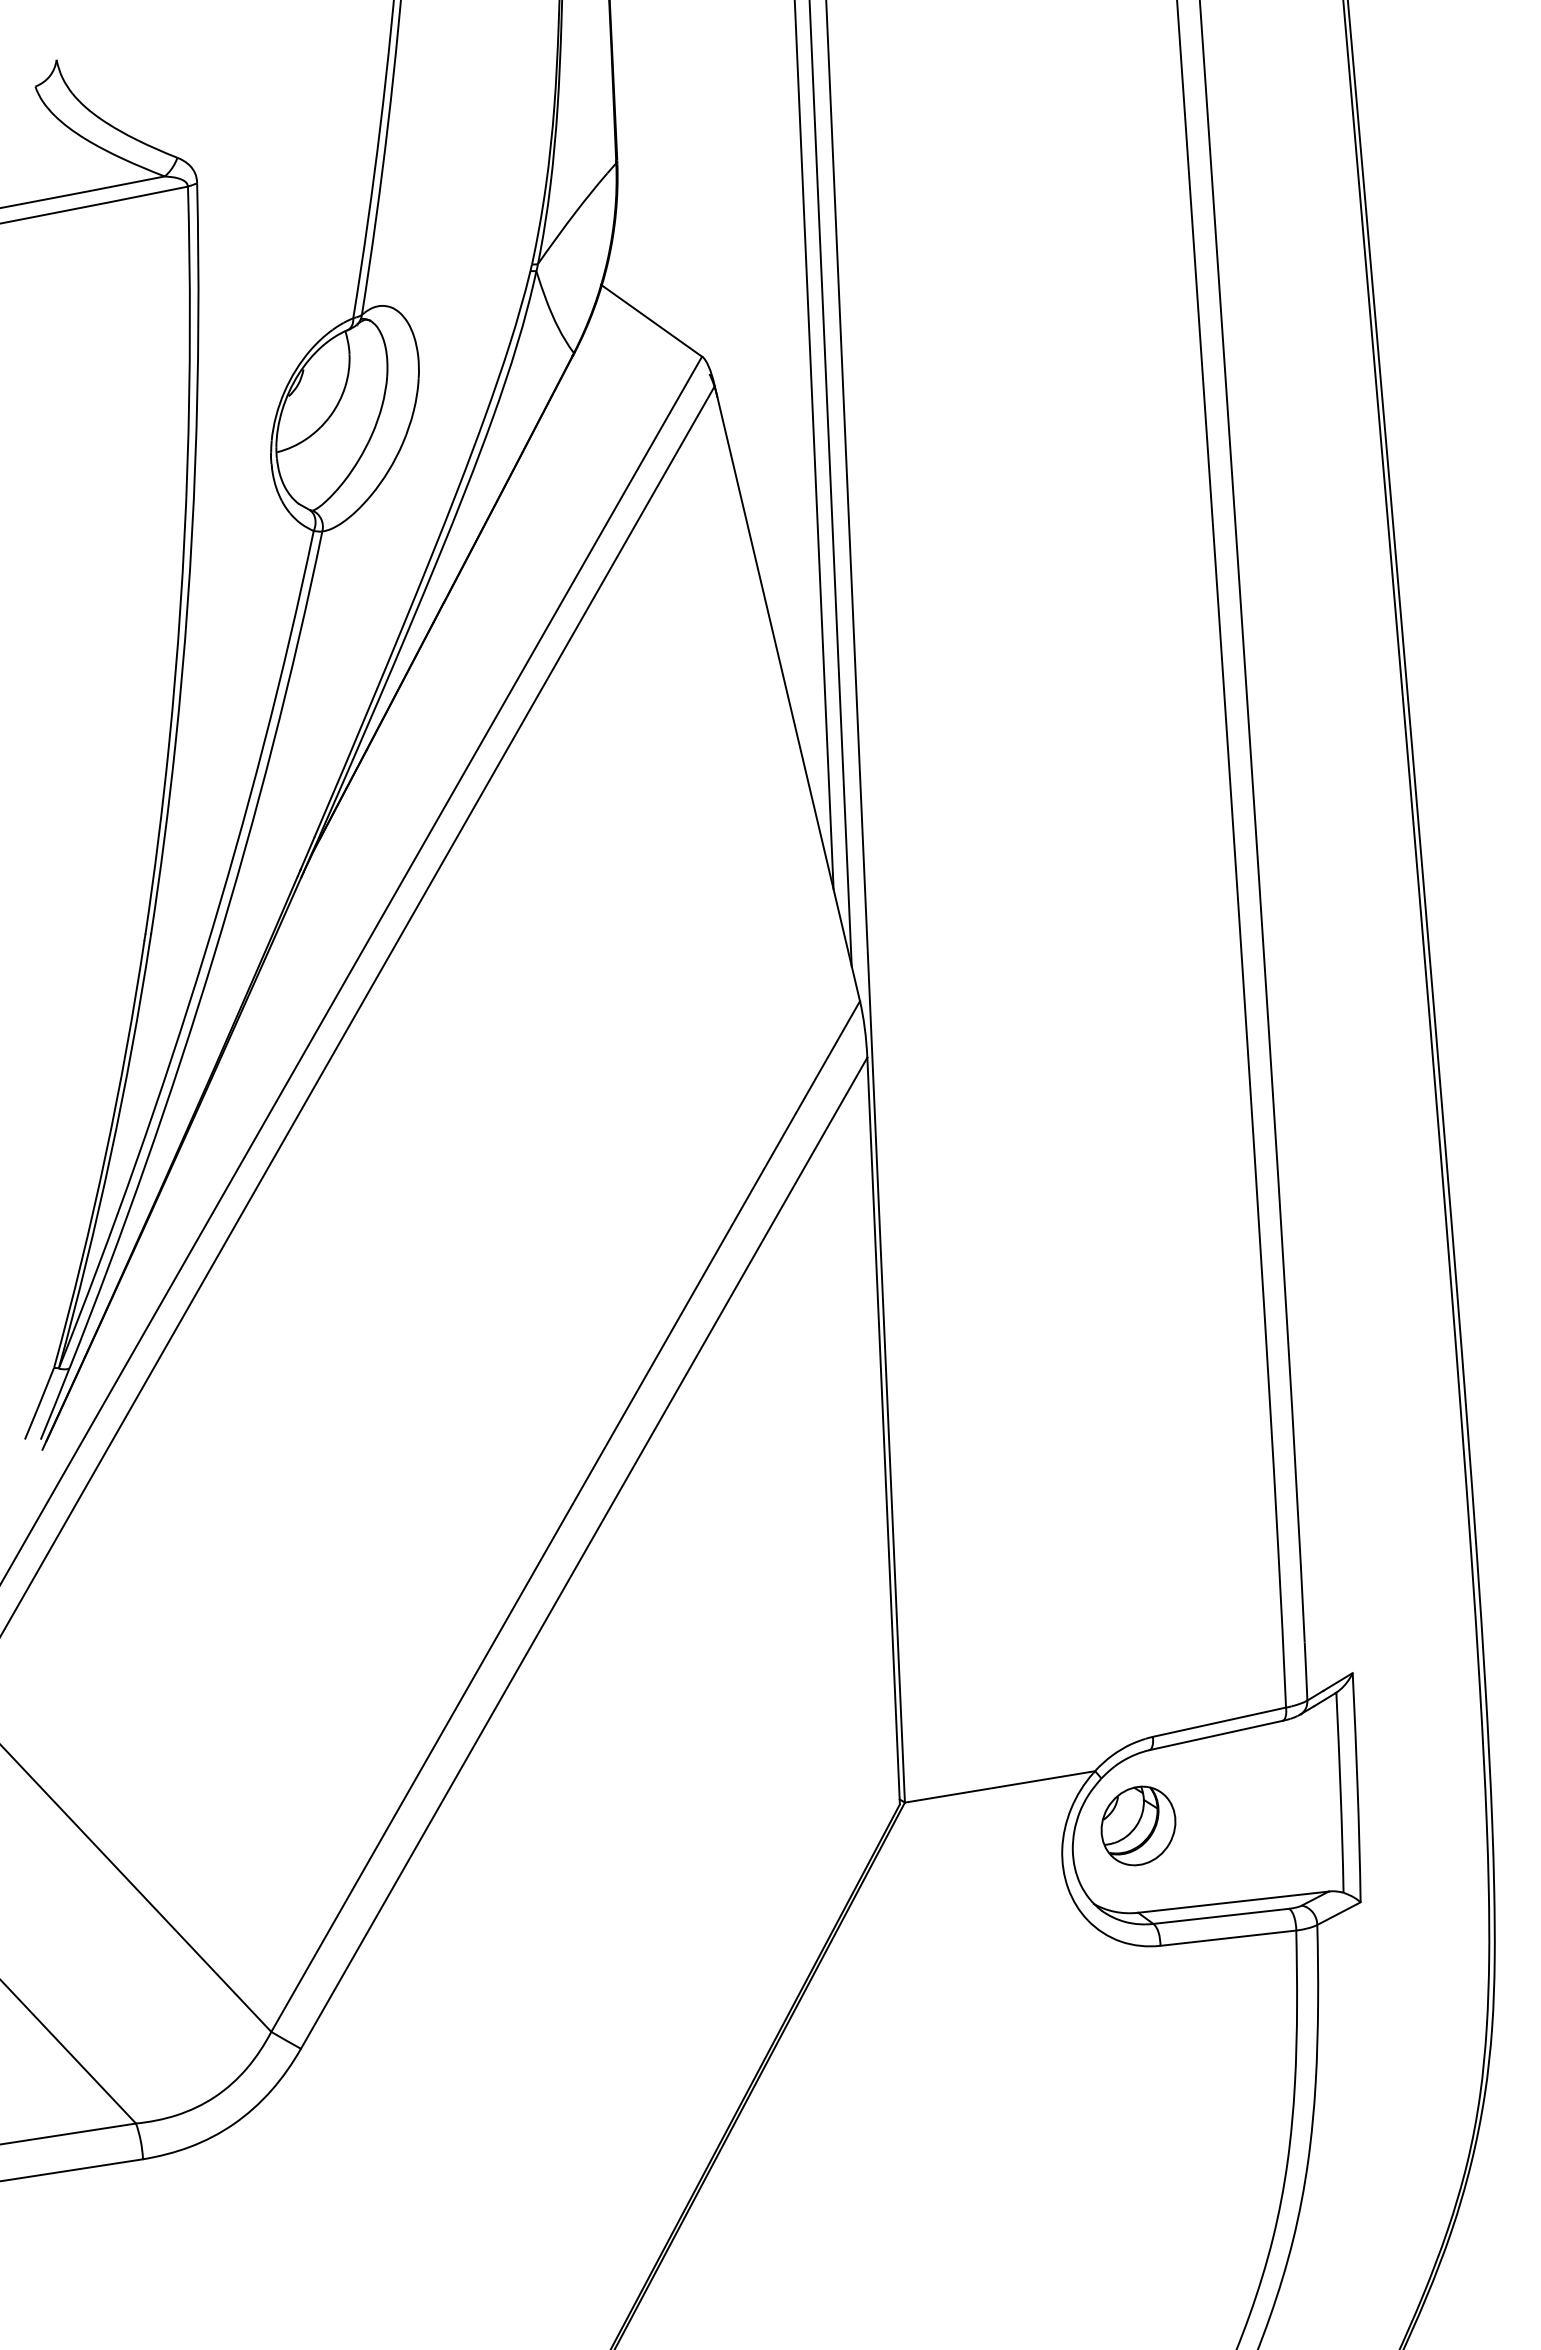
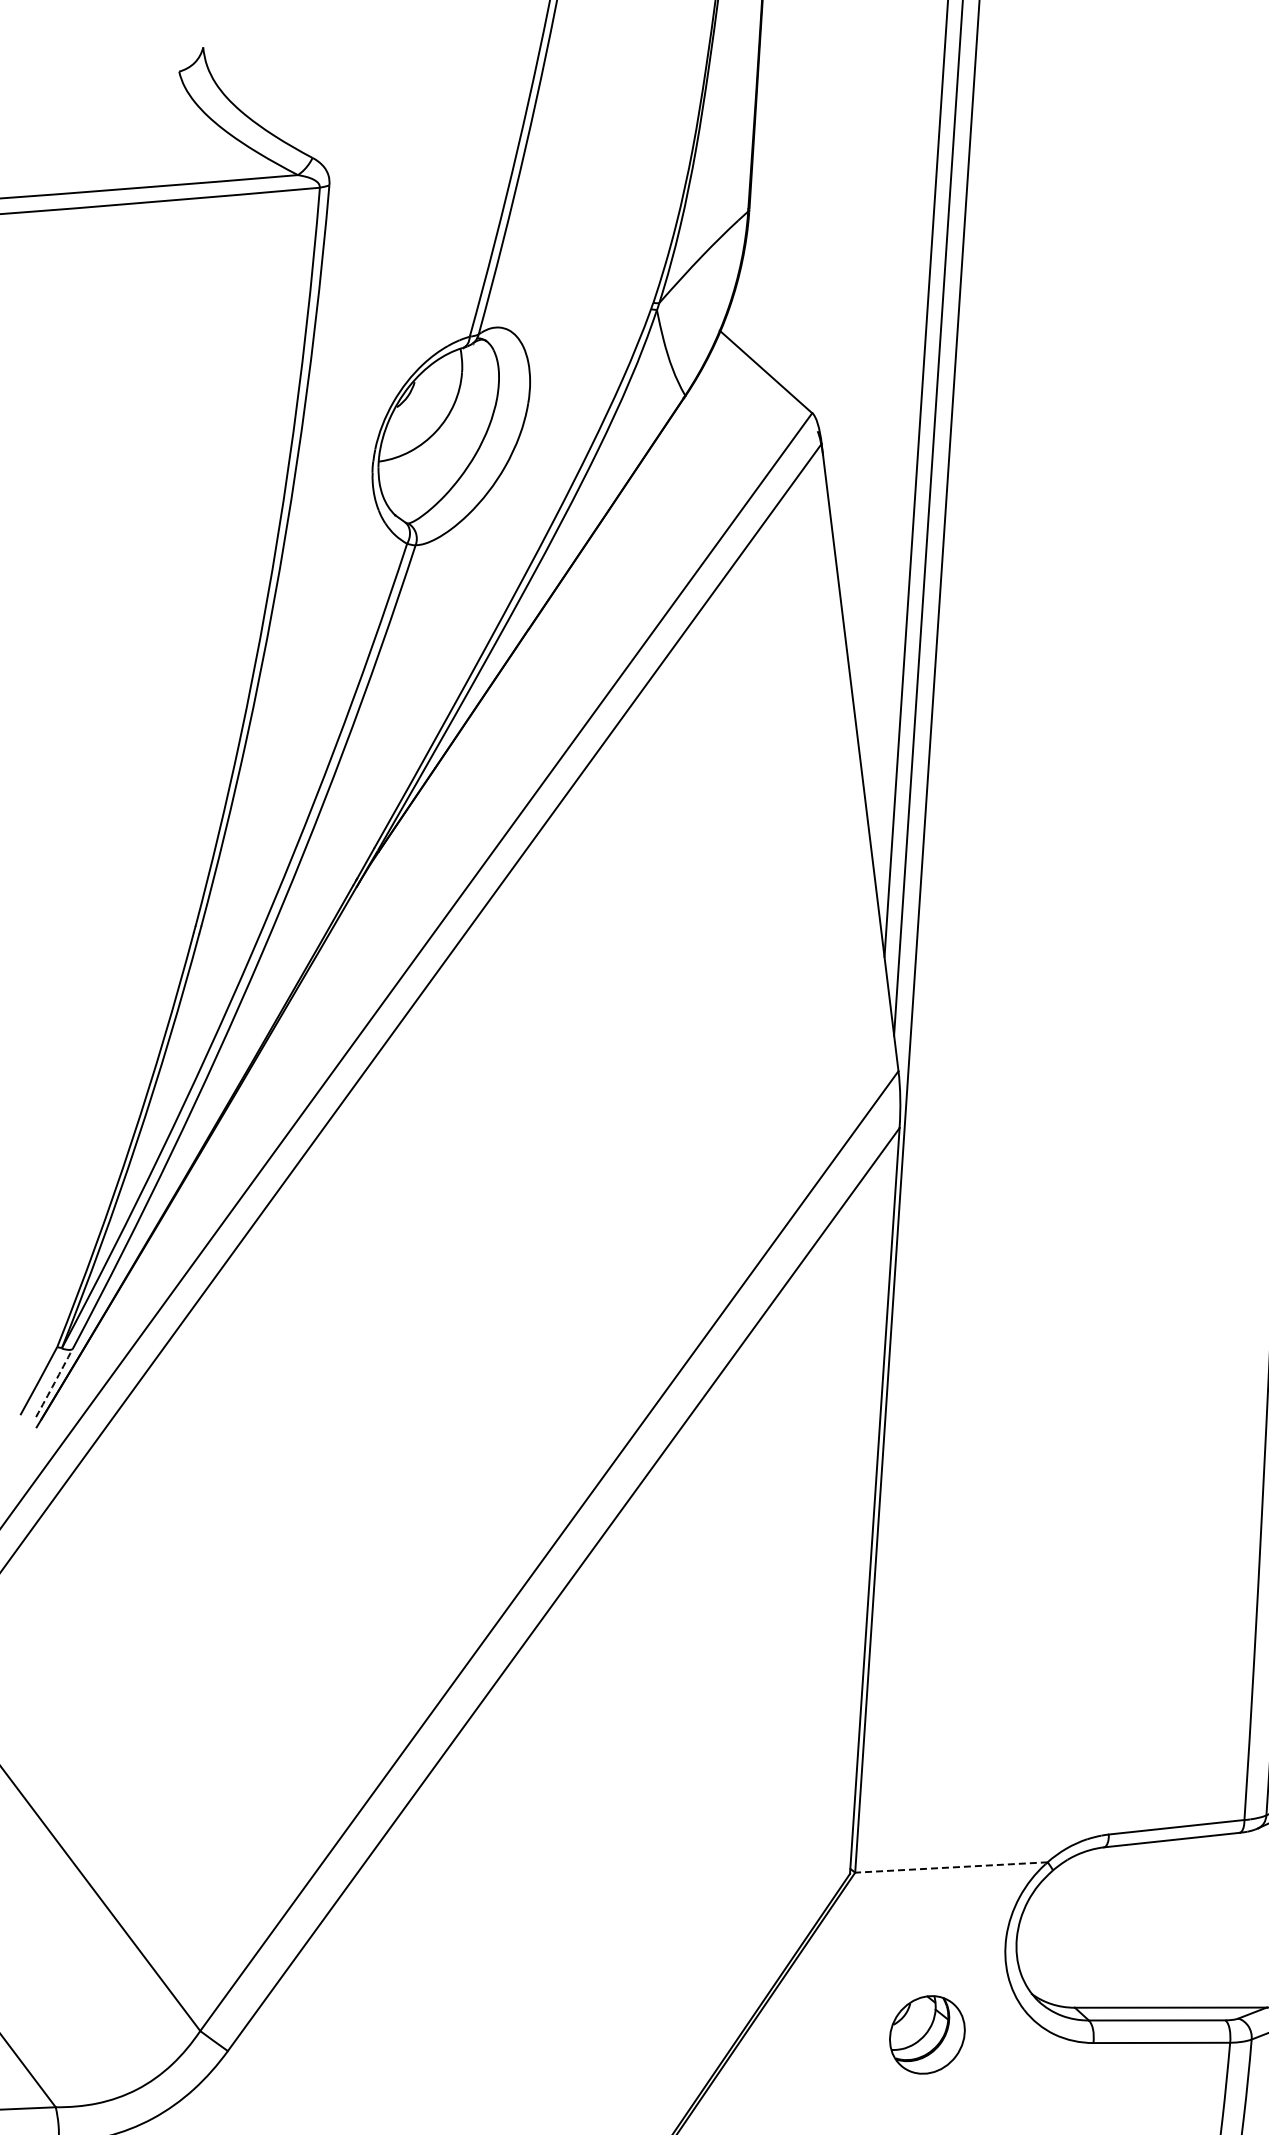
arc: (55, 1403) -> (54, 1382), solid -> dashed
line: (999, 1786) -> (950, 1867), solid -> dashed
part: (1138, 1825) -> (927, 2034), moved

